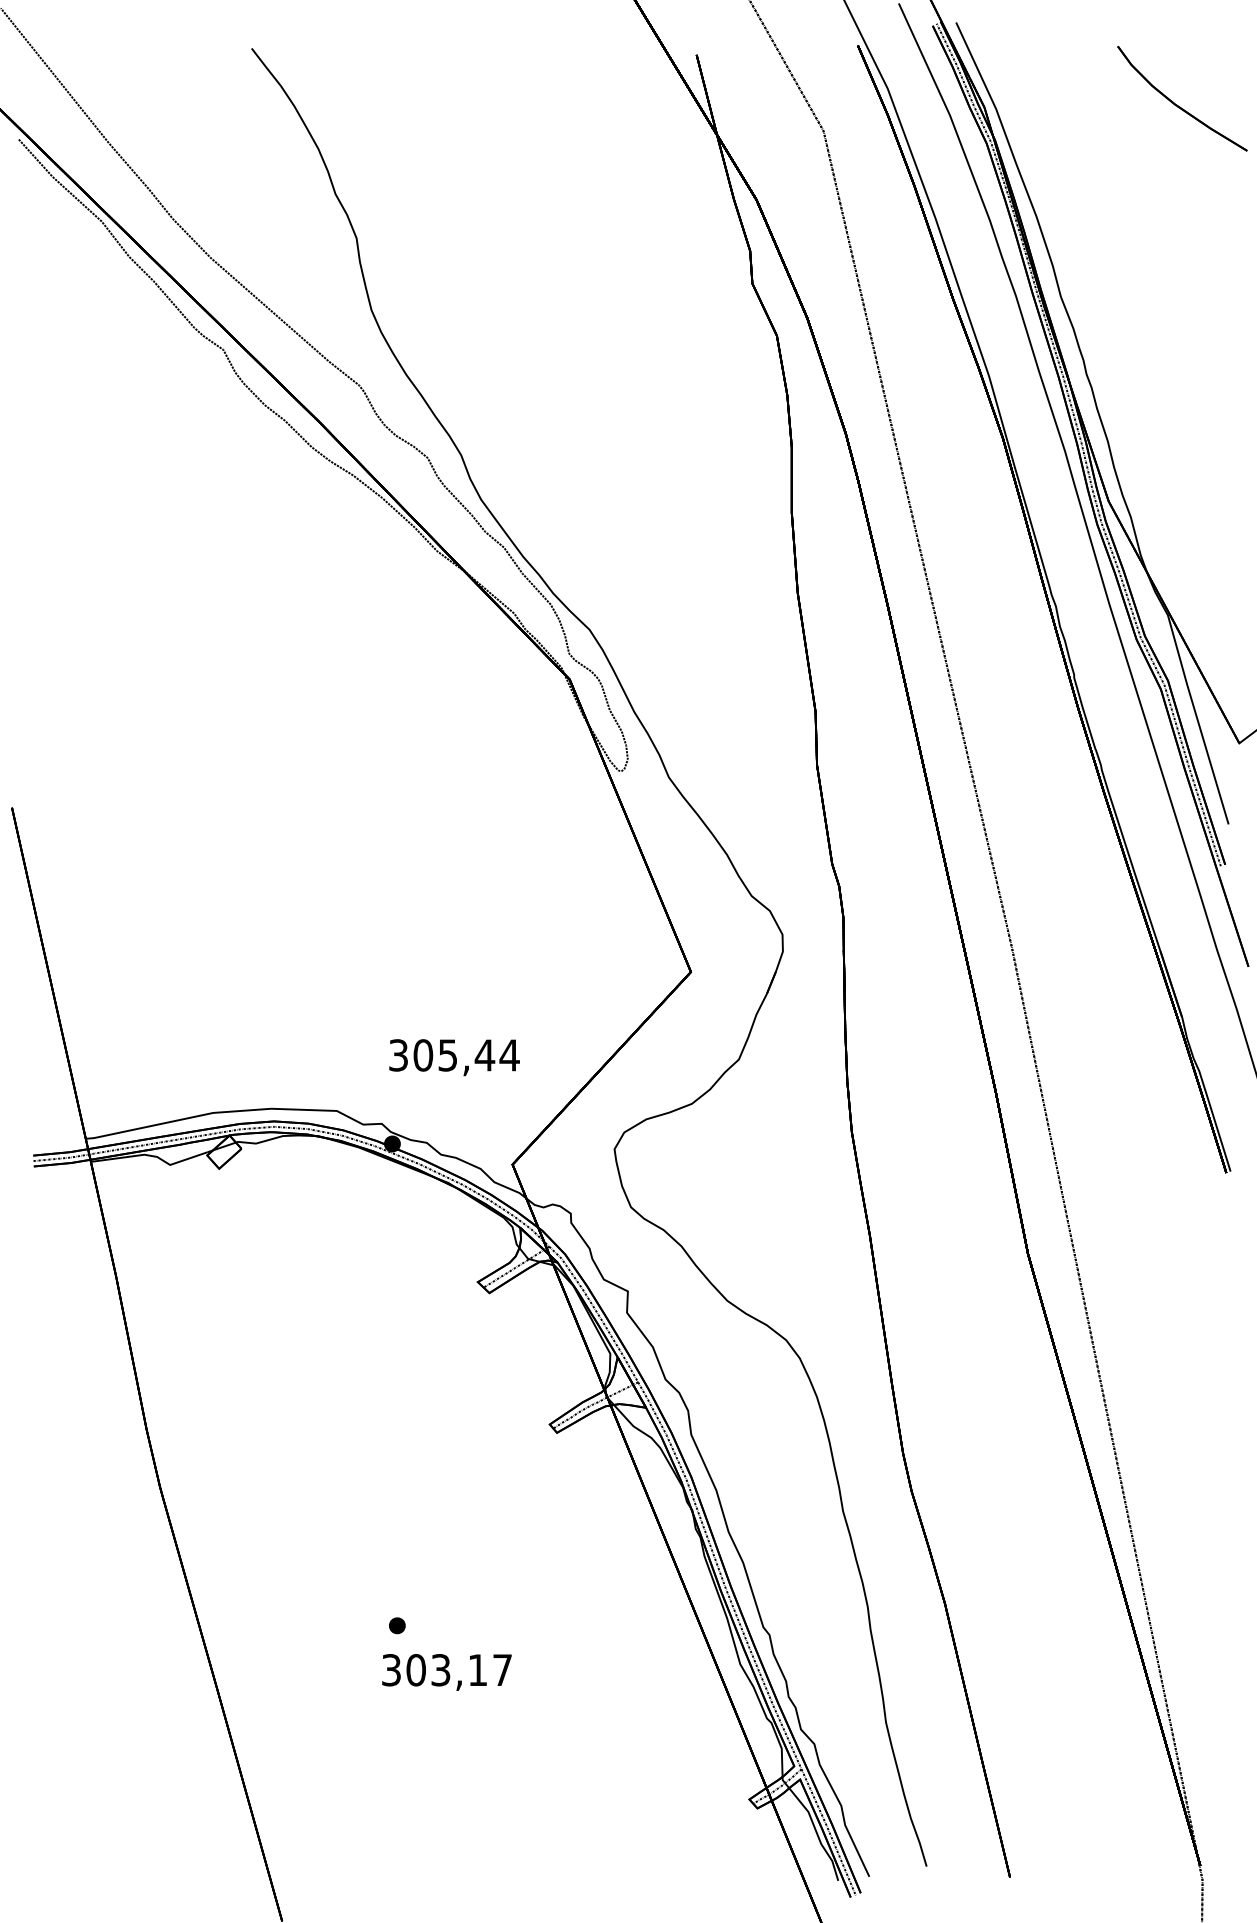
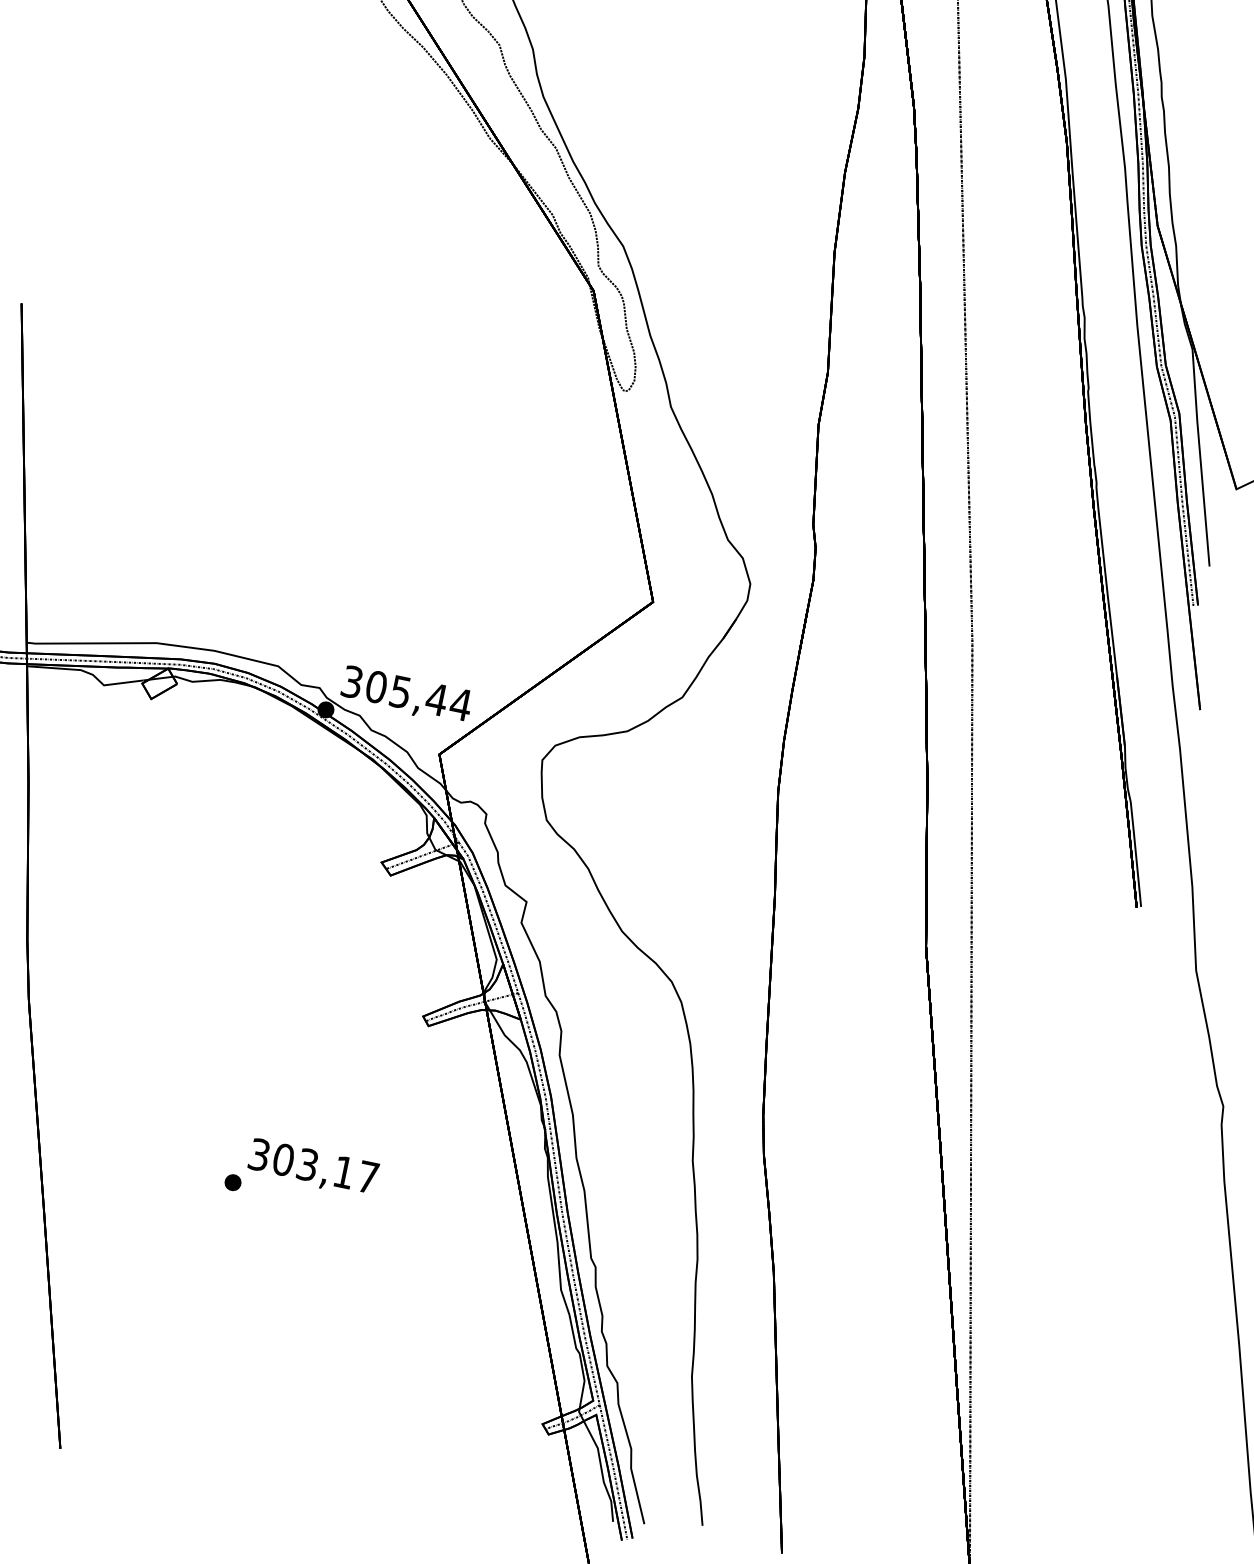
text: (454, 1057) -> (406, 695), moved
text: (446, 1672) -> (312, 1168), moved

